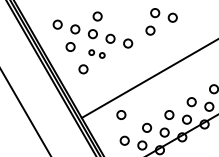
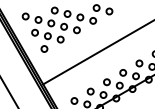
part: (123, 23) -> (73, 15), added
part: (96, 53) -> (53, 37), size x1.67
circle: (121, 114) -> (72, 81), removed

